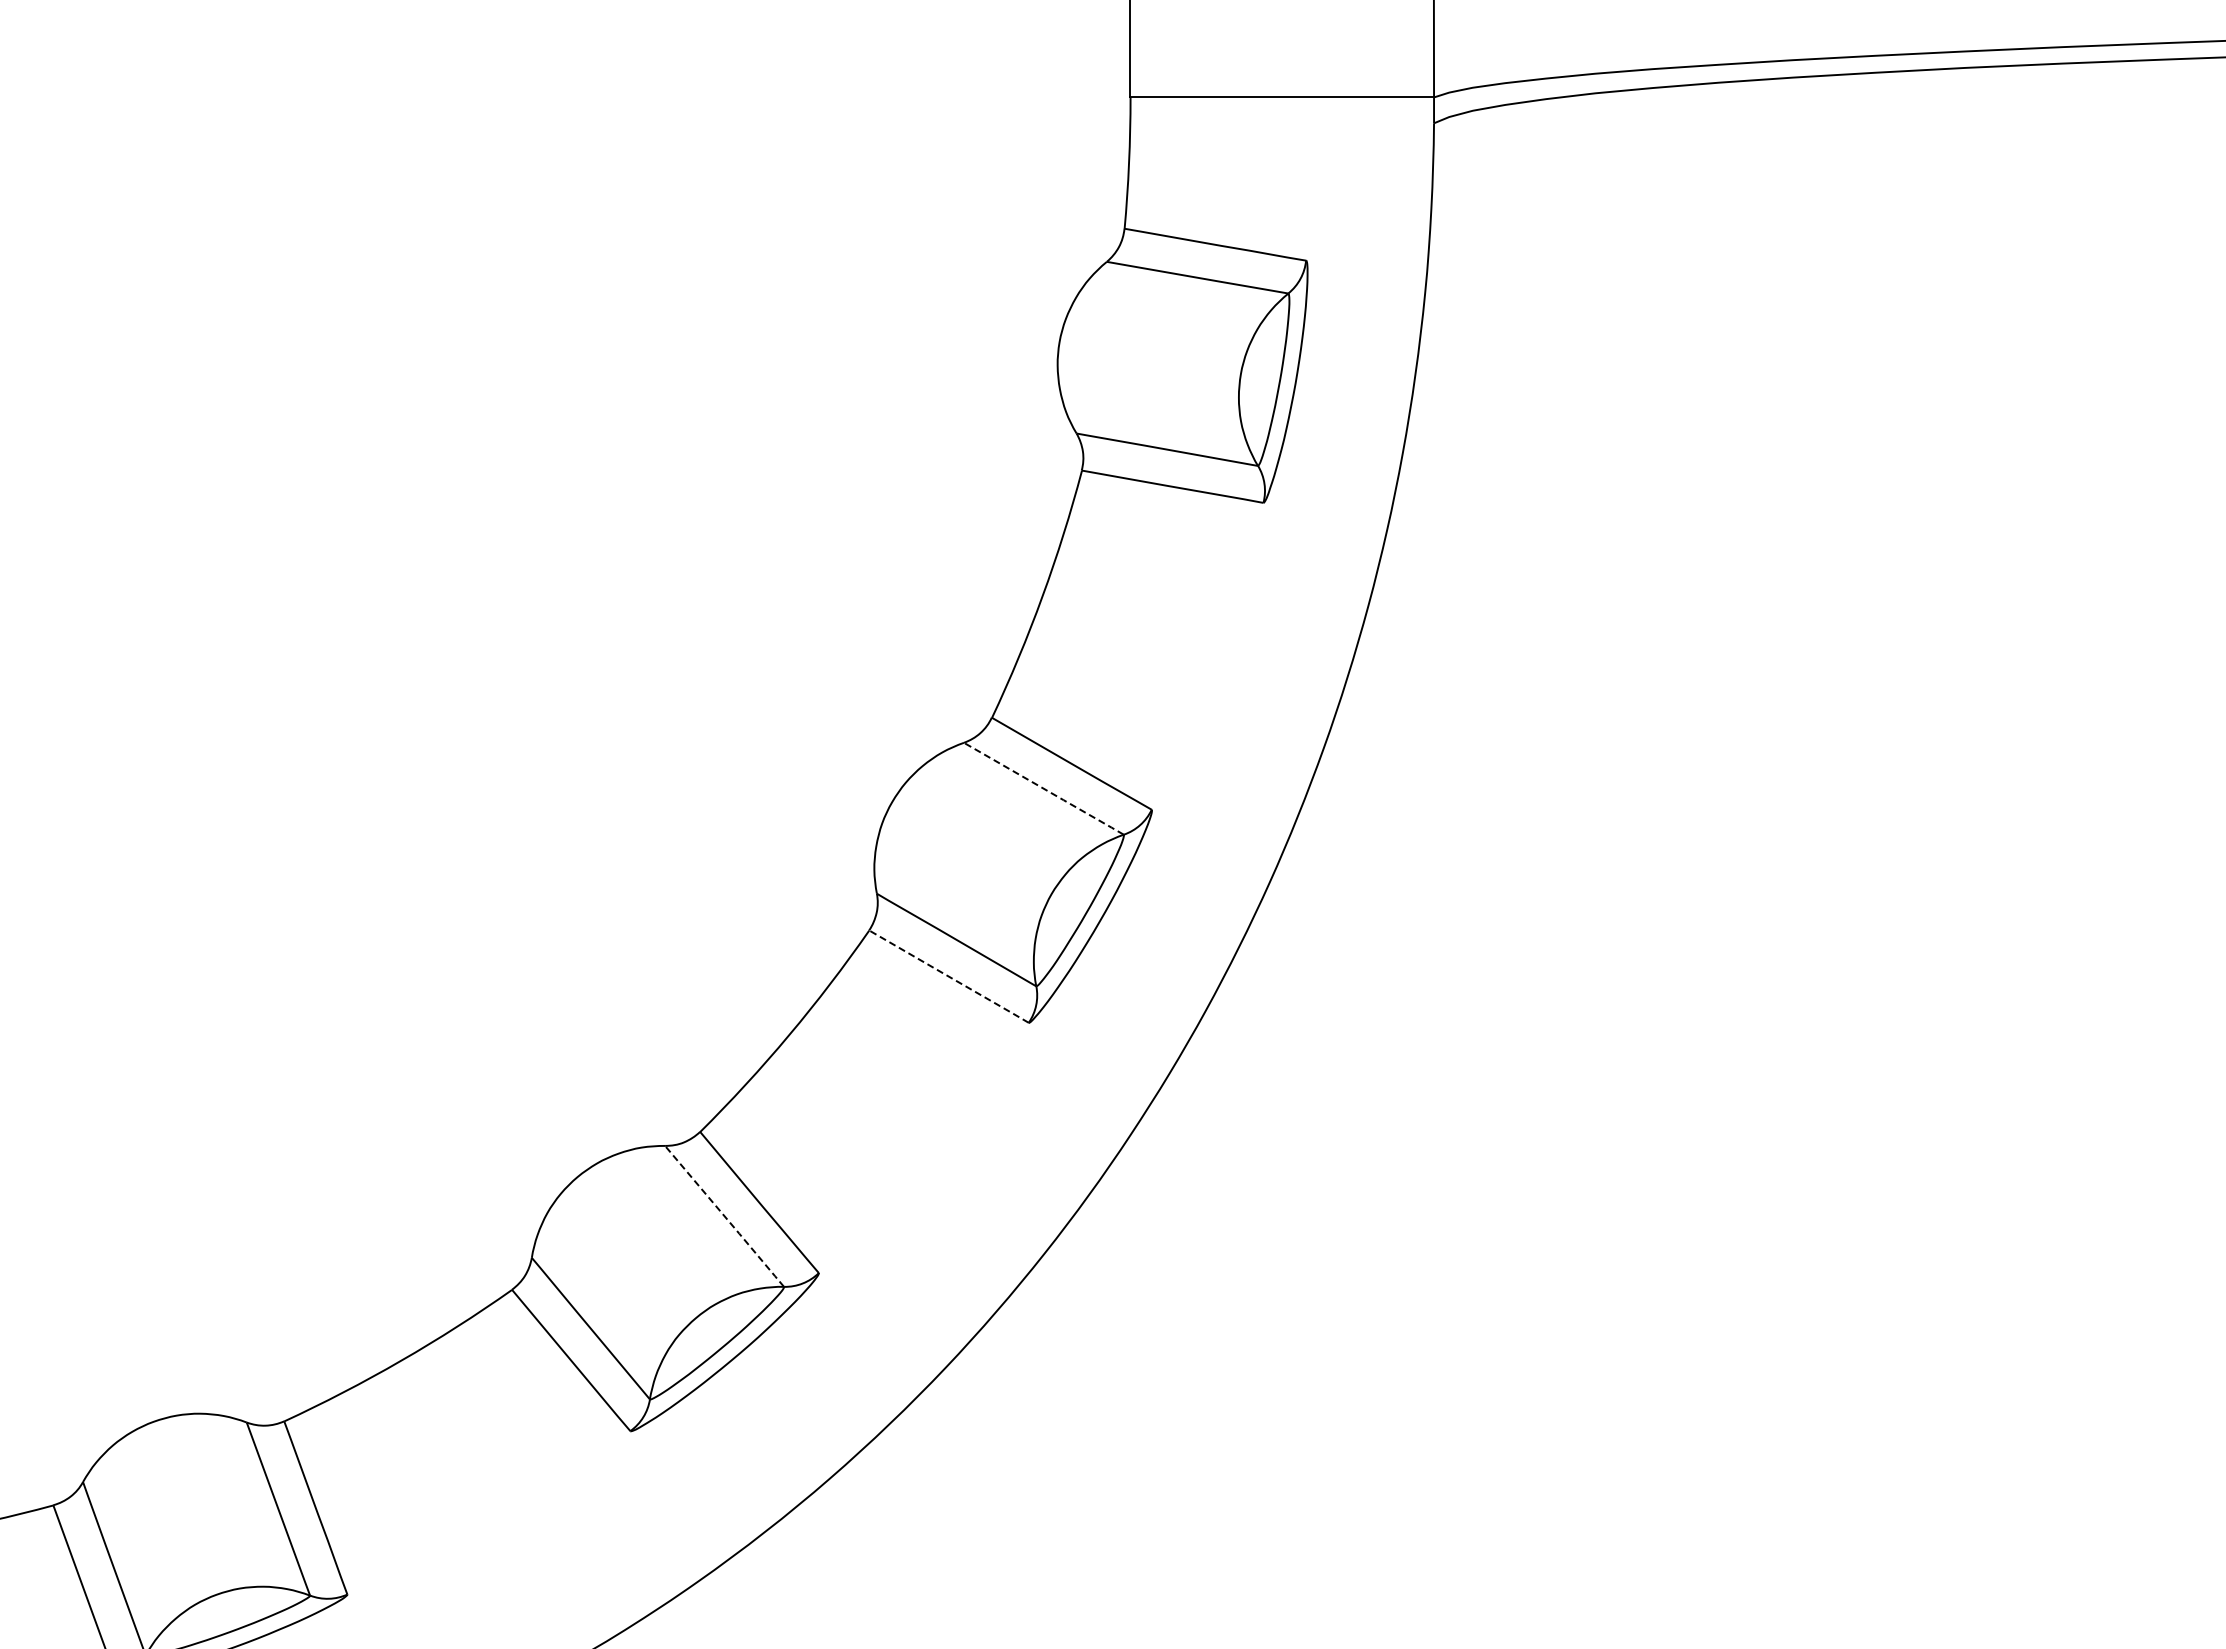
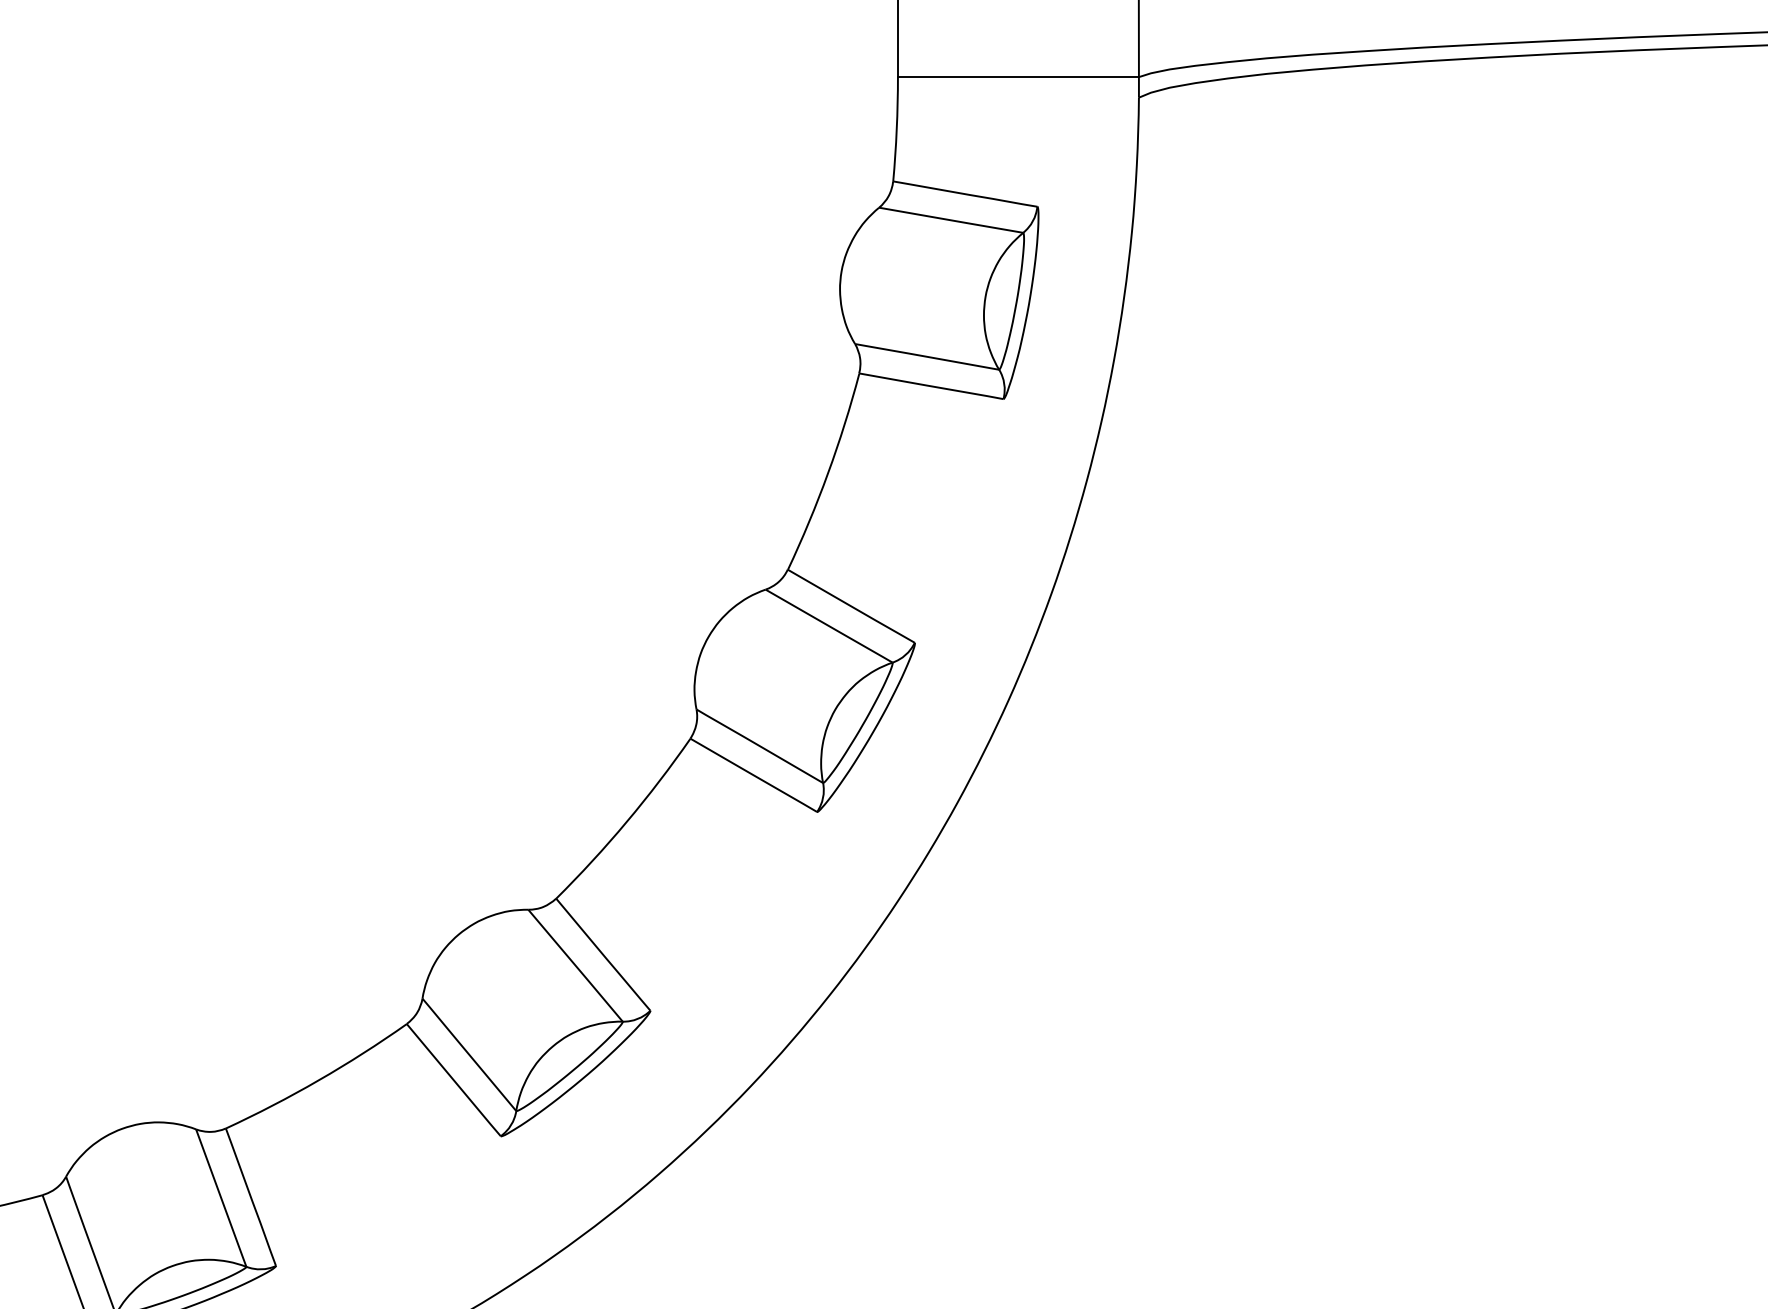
line: (1044, 789) -> (829, 626), dashed -> solid
line: (949, 976) -> (754, 775), dashed -> solid
line: (725, 1216) -> (576, 965), dashed -> solid

